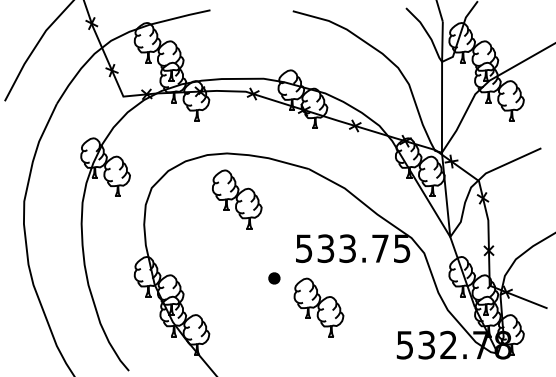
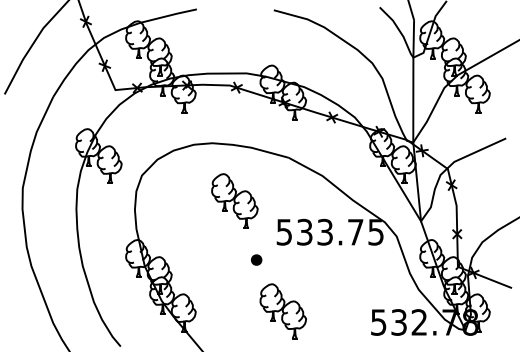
part: (236, 198) -> (234, 200), moved
part: (318, 307) -> (282, 311), moved

